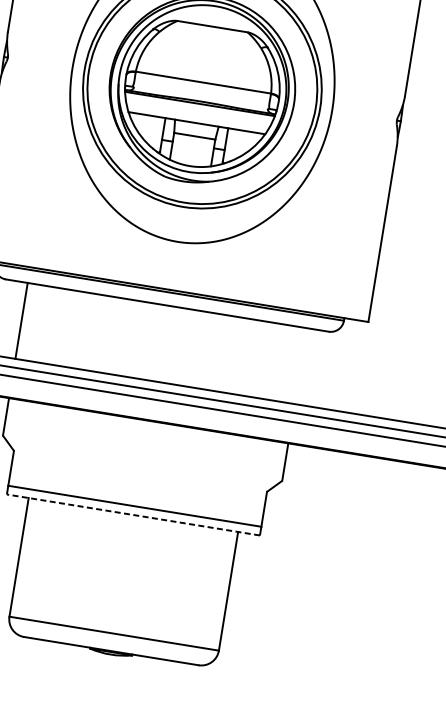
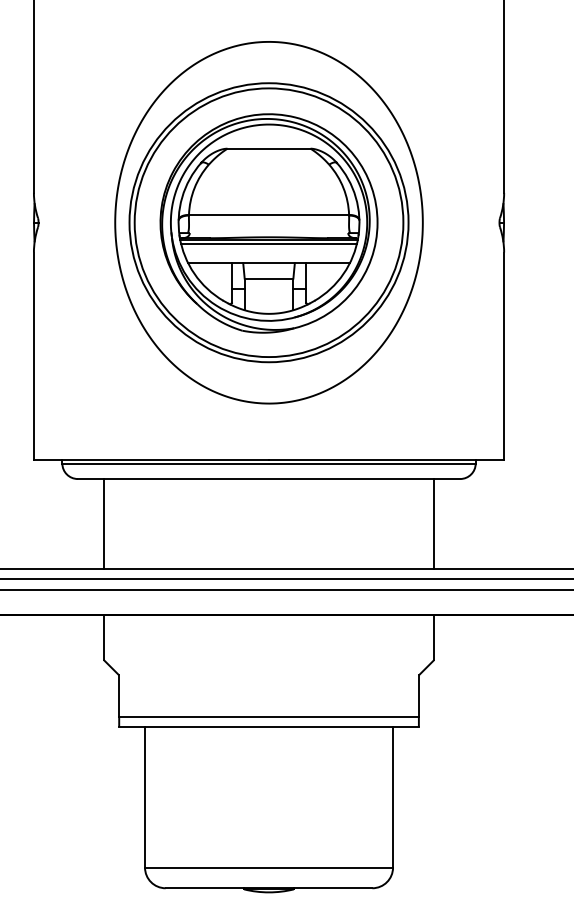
line: (198, 107) -> (268, 244), added
line: (300, 365) -> (434, 523), added
line: (133, 515) -> (269, 727), dashed -> solid

